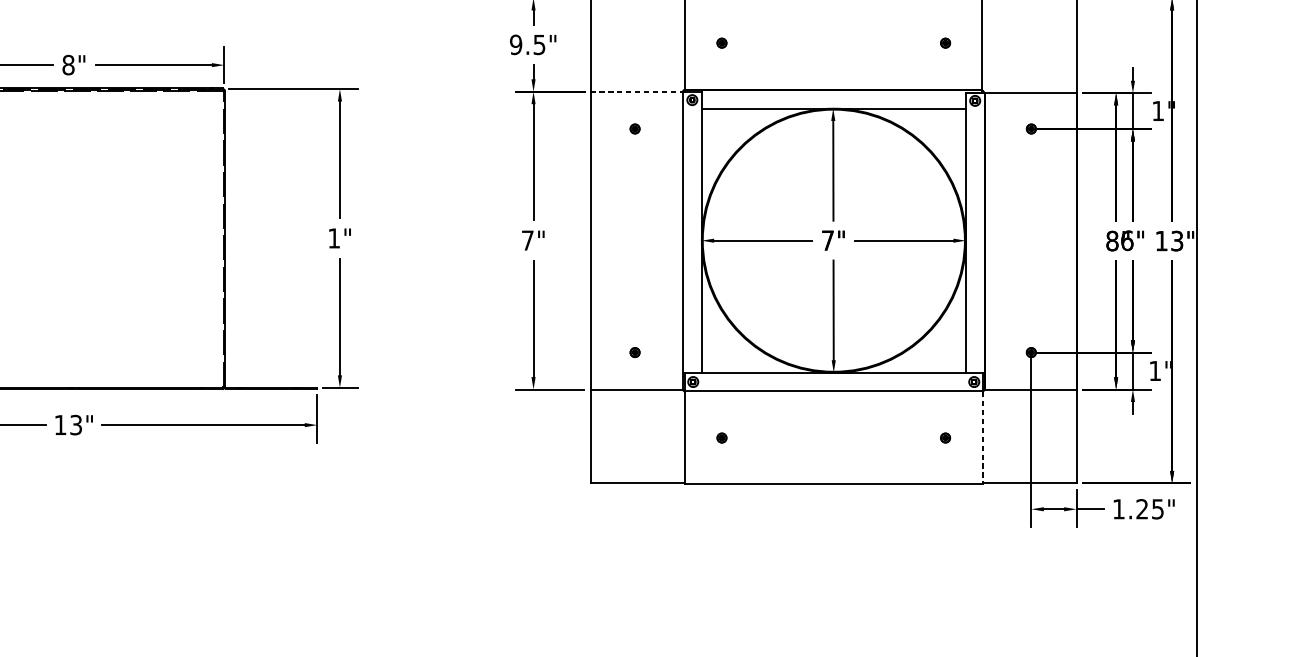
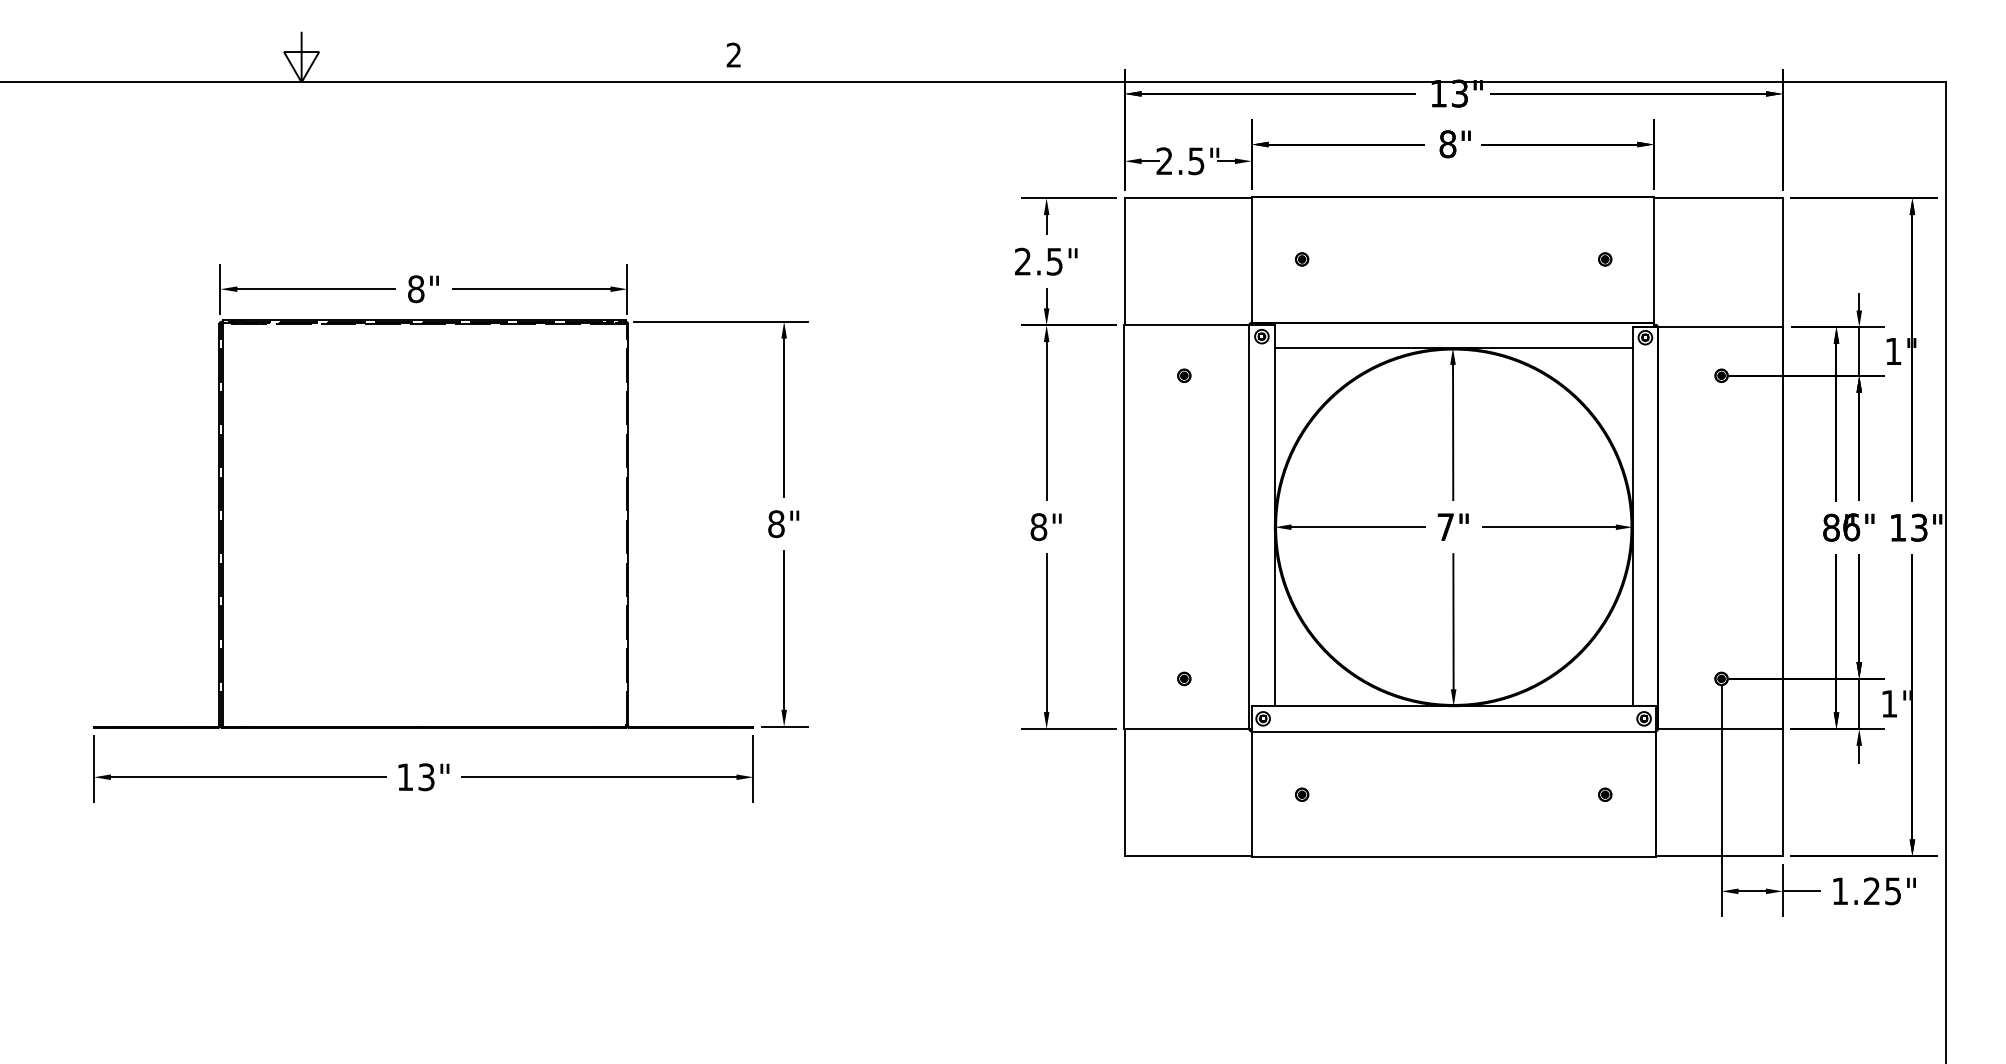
text: (515, 44) -> (1022, 261), 9.5" -> 2.5"
line: (636, 91) -> (1186, 325), dashed -> solid
text: (334, 238) -> (776, 524), 1" -> 8"
text: (527, 240) -> (1038, 526), 7" -> 8"
line: (982, 438) -> (1655, 795), dashed -> solid

